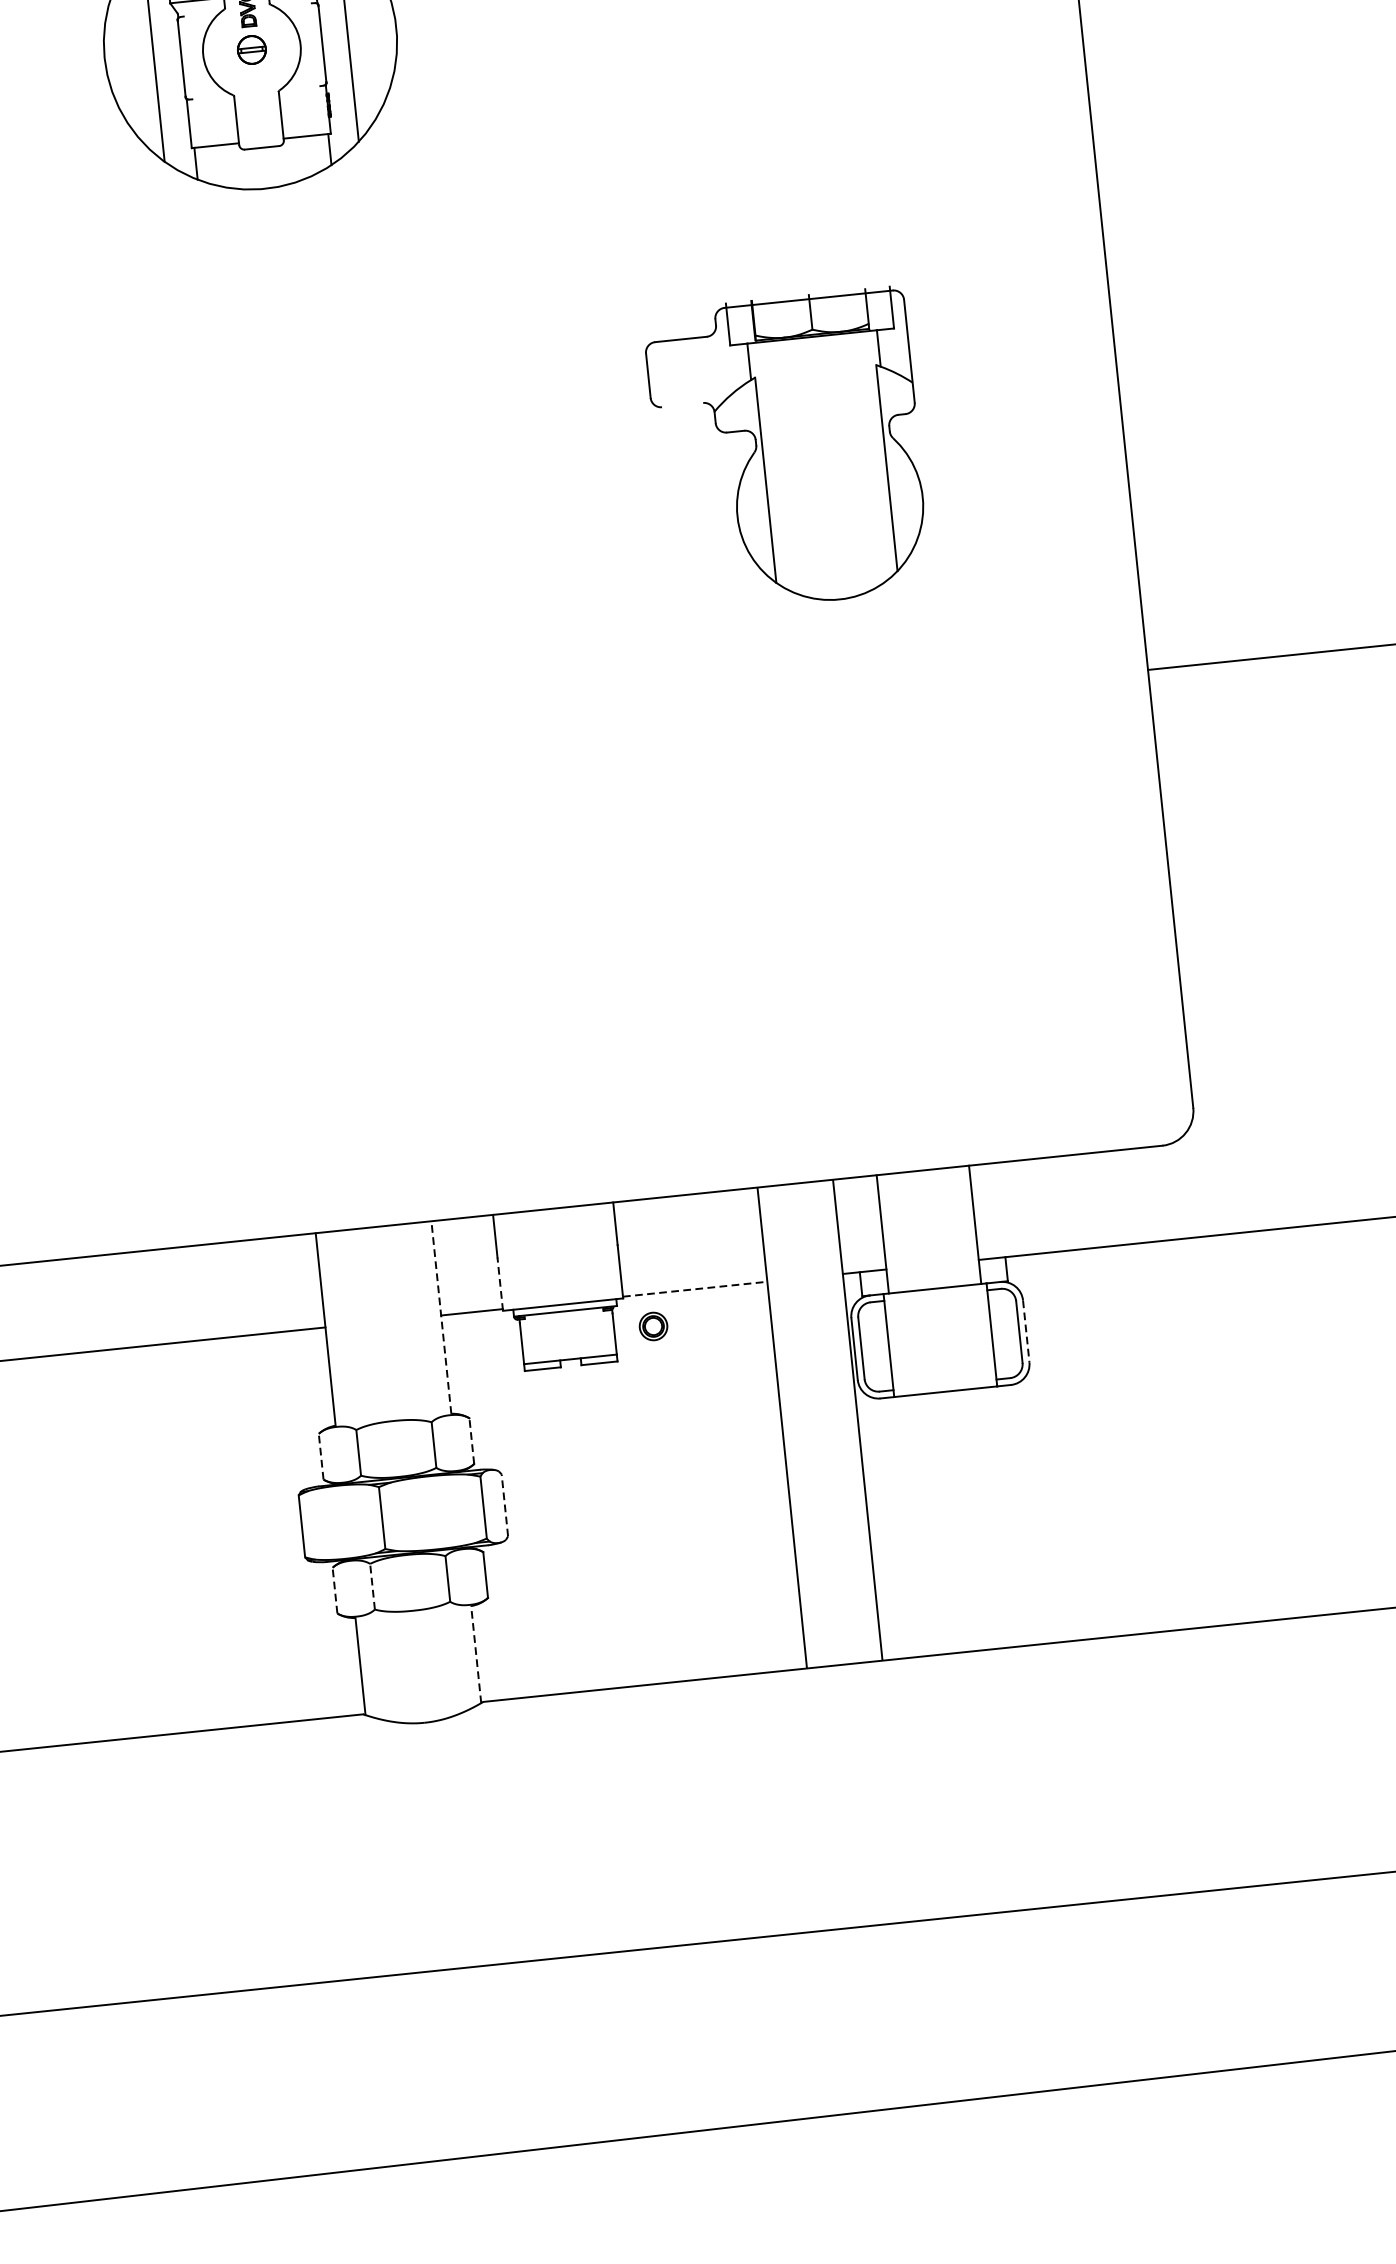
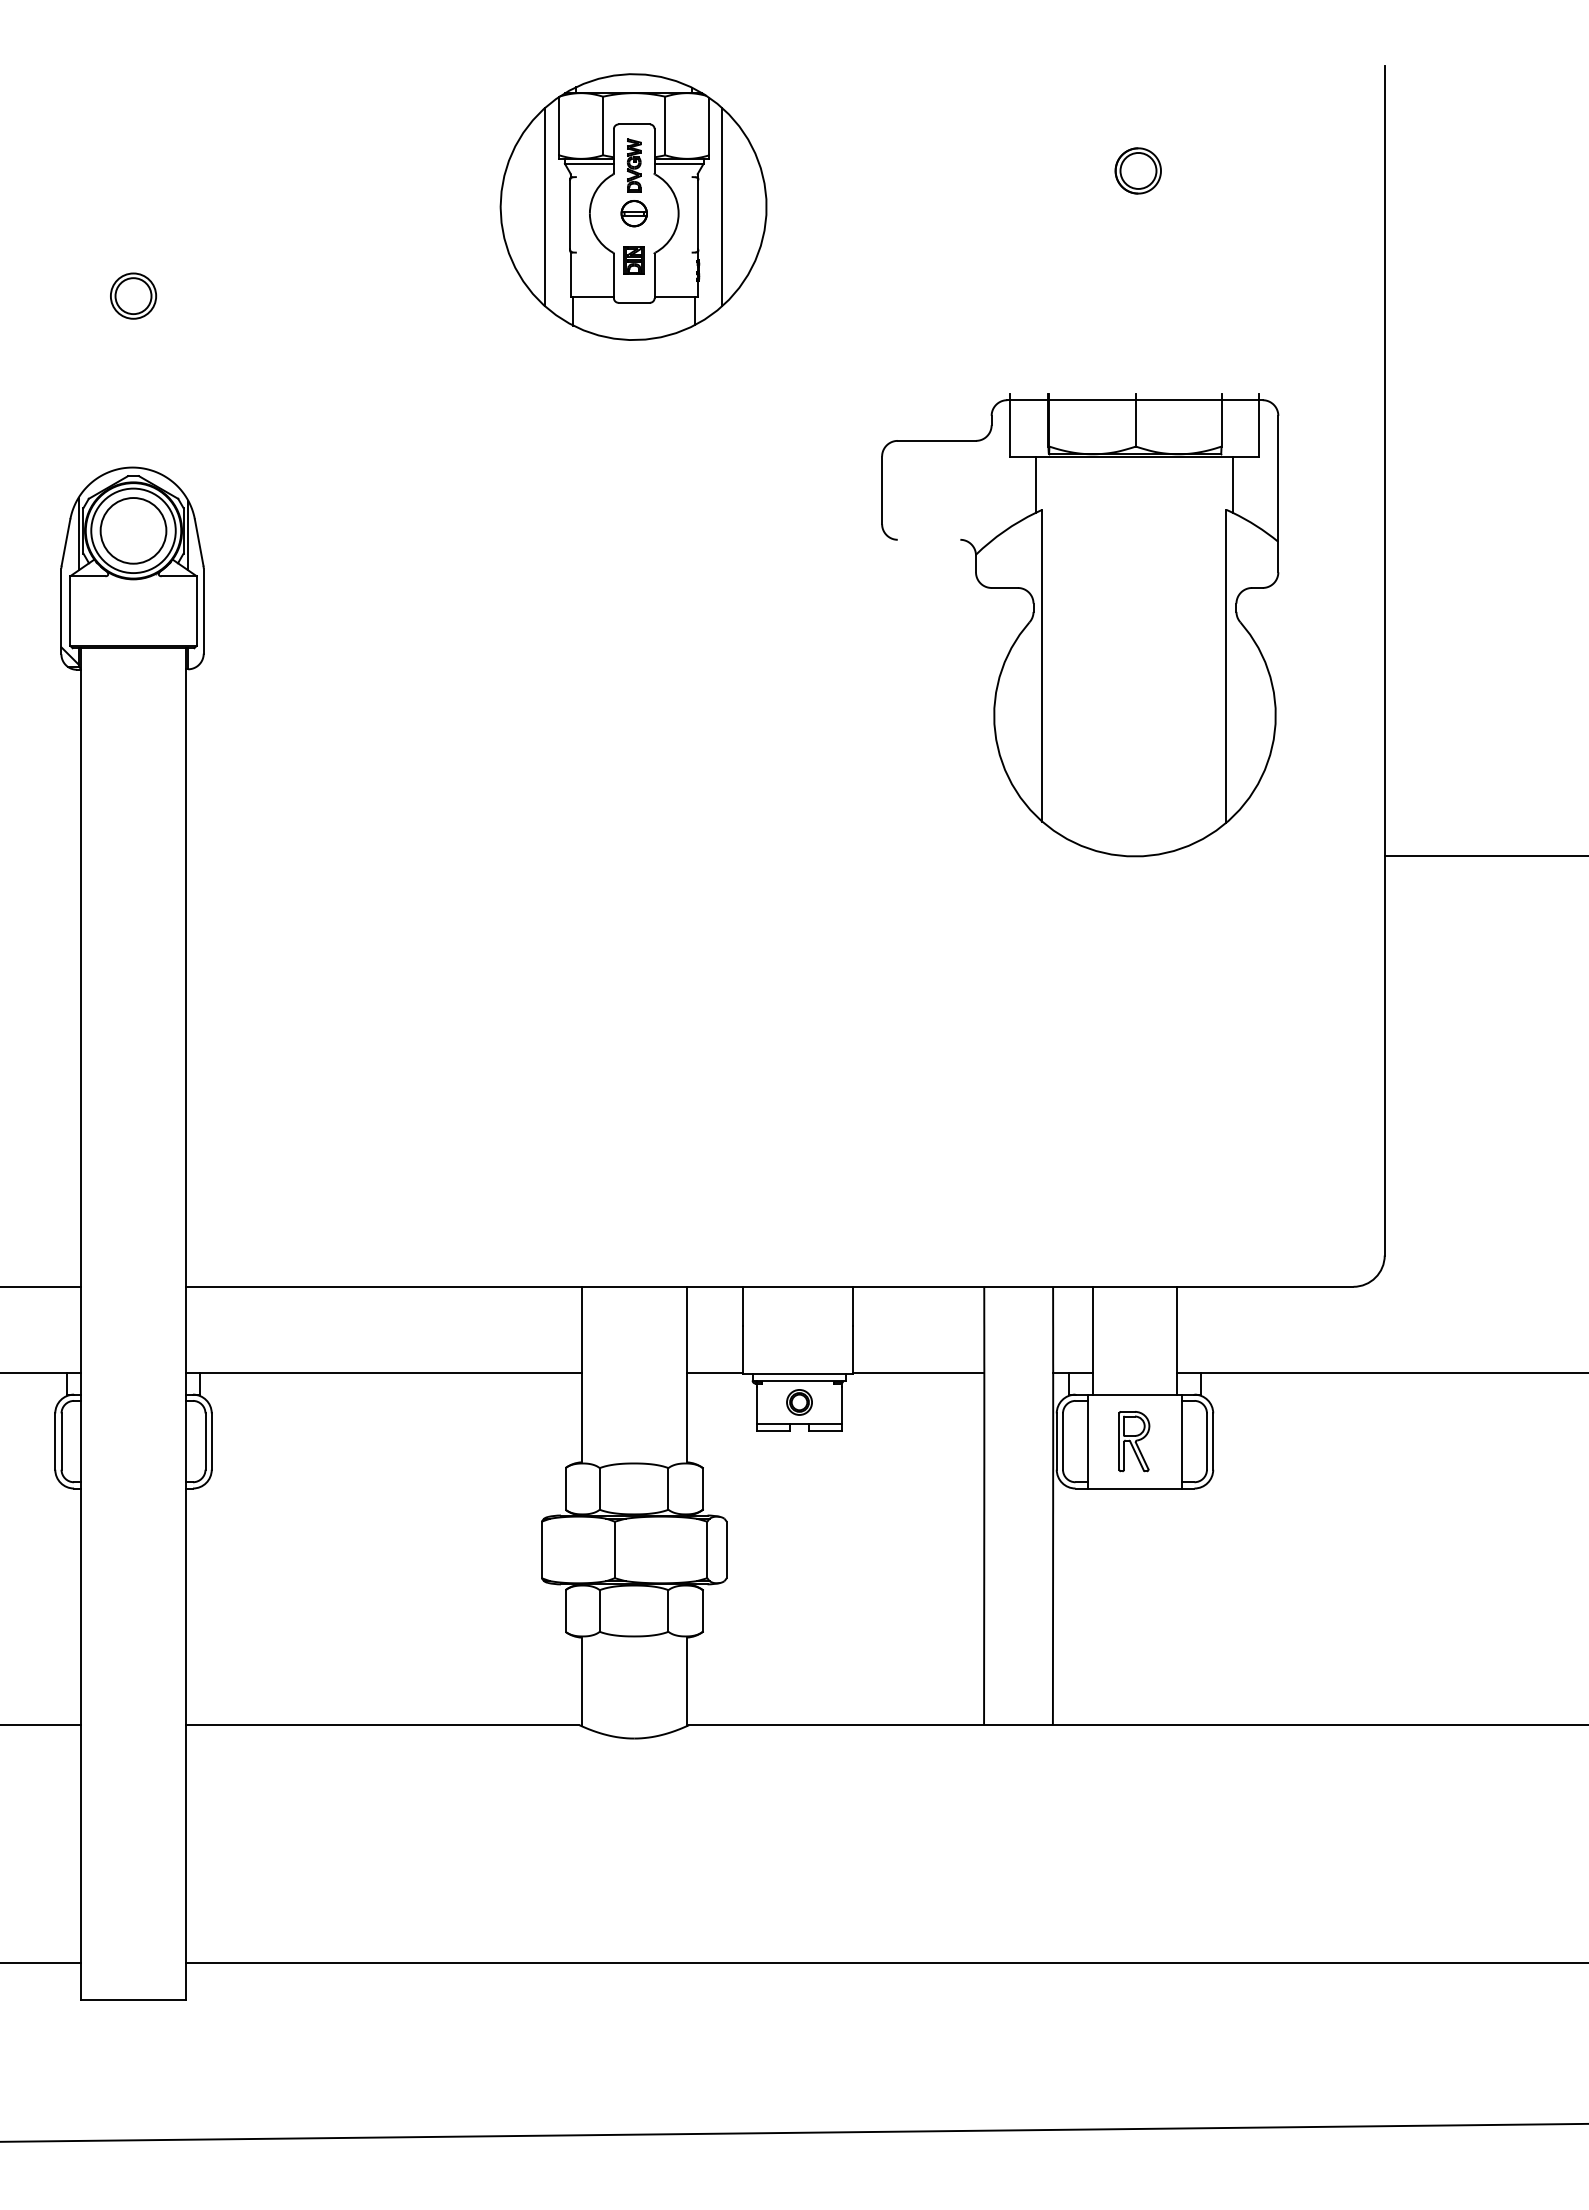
part: (256, 101) -> (633, 260), added
part: (788, 451) -> (1080, 625), size x1.67
line: (500, 1283) -> (743, 1349), dashed -> solid
line: (695, 1288) -> (918, 1372), dashed -> solid
line: (440, 1317) -> (686, 1374), dashed -> solid
part: (653, 1326) -> (799, 1402), moved
line: (1026, 1332) -> (1213, 1442), dashed -> solid
part: (939, 1340) -> (1134, 1441), added
line: (471, 1440) -> (702, 1488), dashed -> solid
line: (321, 1456) -> (565, 1488), dashed -> solid
line: (504, 1504) -> (726, 1549), dashed -> solid
line: (372, 1586) -> (599, 1610), dashed -> solid
line: (334, 1590) -> (565, 1610), dashed -> solid
line: (475, 1654) -> (686, 1681), dashed -> solid

